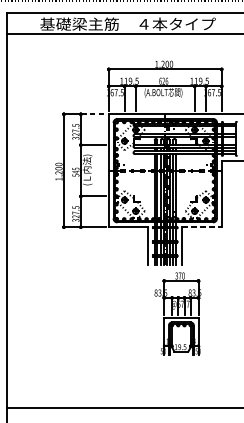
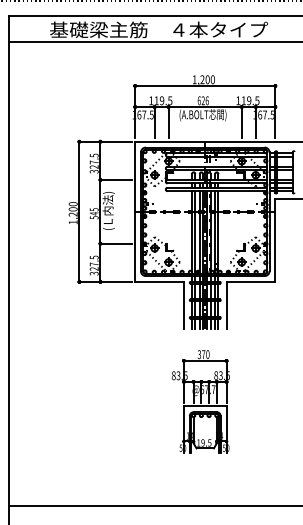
line: (93, 114) -> (116, 141), dashed -> solid
line: (202, 226) -> (251, 281), dashed -> solid
part: (177, 313) -> (200, 401), moved

